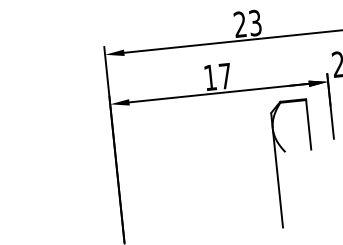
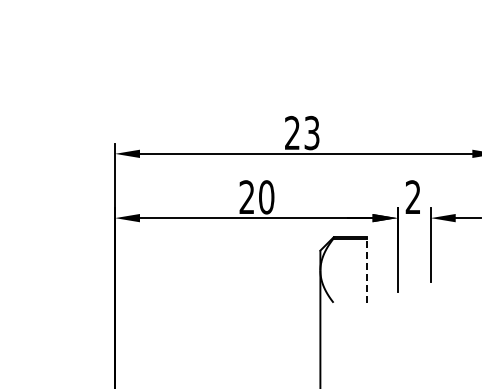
text: (217, 77) -> (256, 197), 17 -> 20
line: (308, 124) -> (366, 270), solid -> dashed

